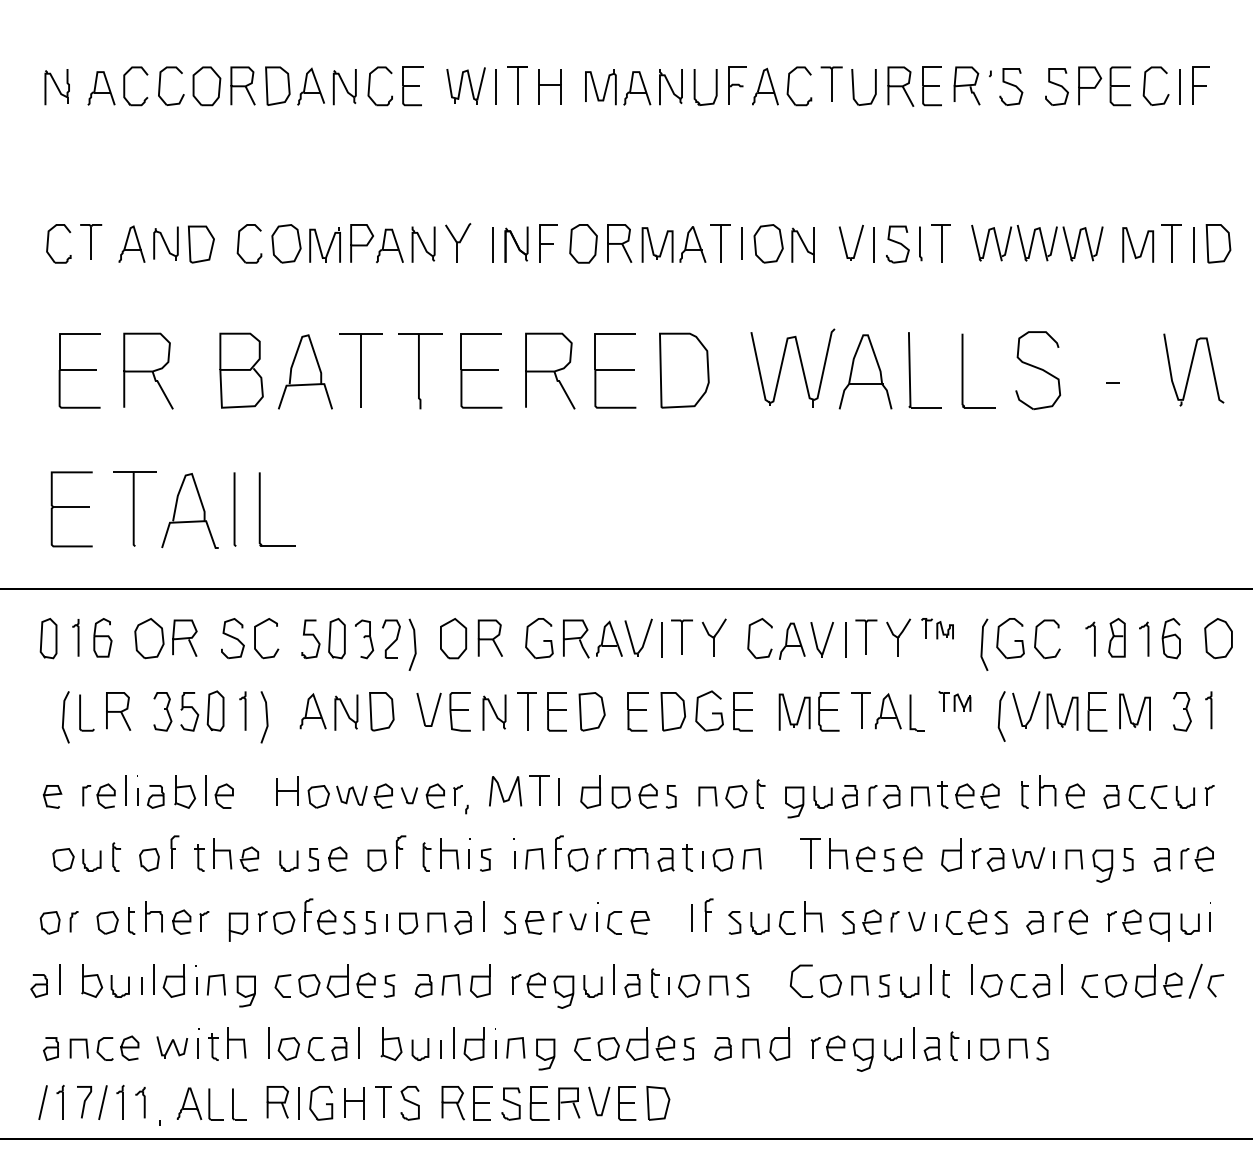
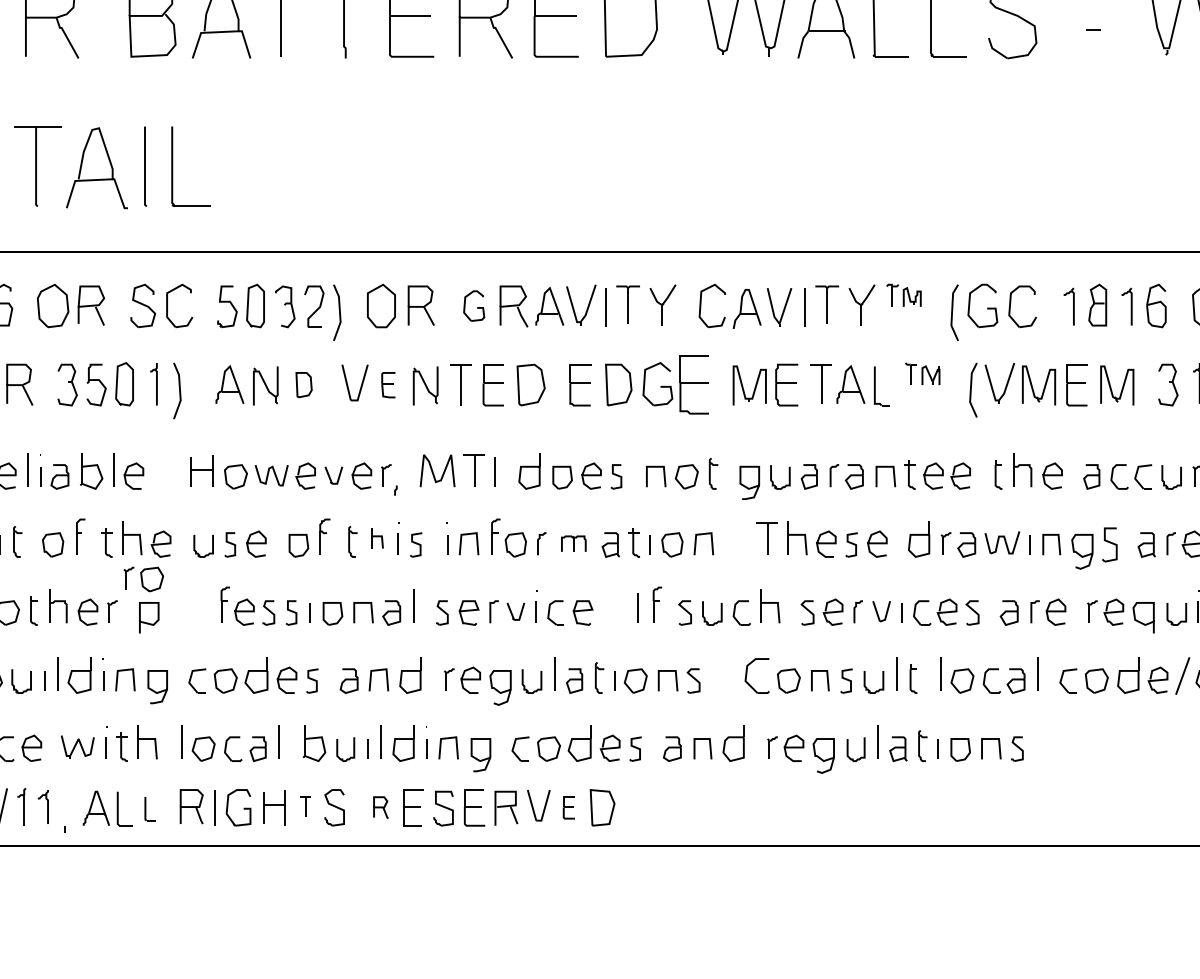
part: (539, 638) -> (474, 305), size x0.7
part: (381, 711) -> (303, 384), size x0.6
part: (459, 711) -> (387, 384), size x0.6
part: (742, 711) -> (693, 384), size x1.4
part: (449, 853) -> (377, 538), size x0.6
part: (631, 858) -> (573, 543), size x0.7
part: (1127, 859) -> (1109, 544), size x1.4
part: (276, 922) -> (143, 579), moved
part: (383, 1101) -> (305, 805), size x0.6
part: (452, 1103) -> (380, 807), size x0.6
part: (627, 1103) -> (569, 807), size x0.6
part: (239, 1104) -> (150, 809), size x0.7

